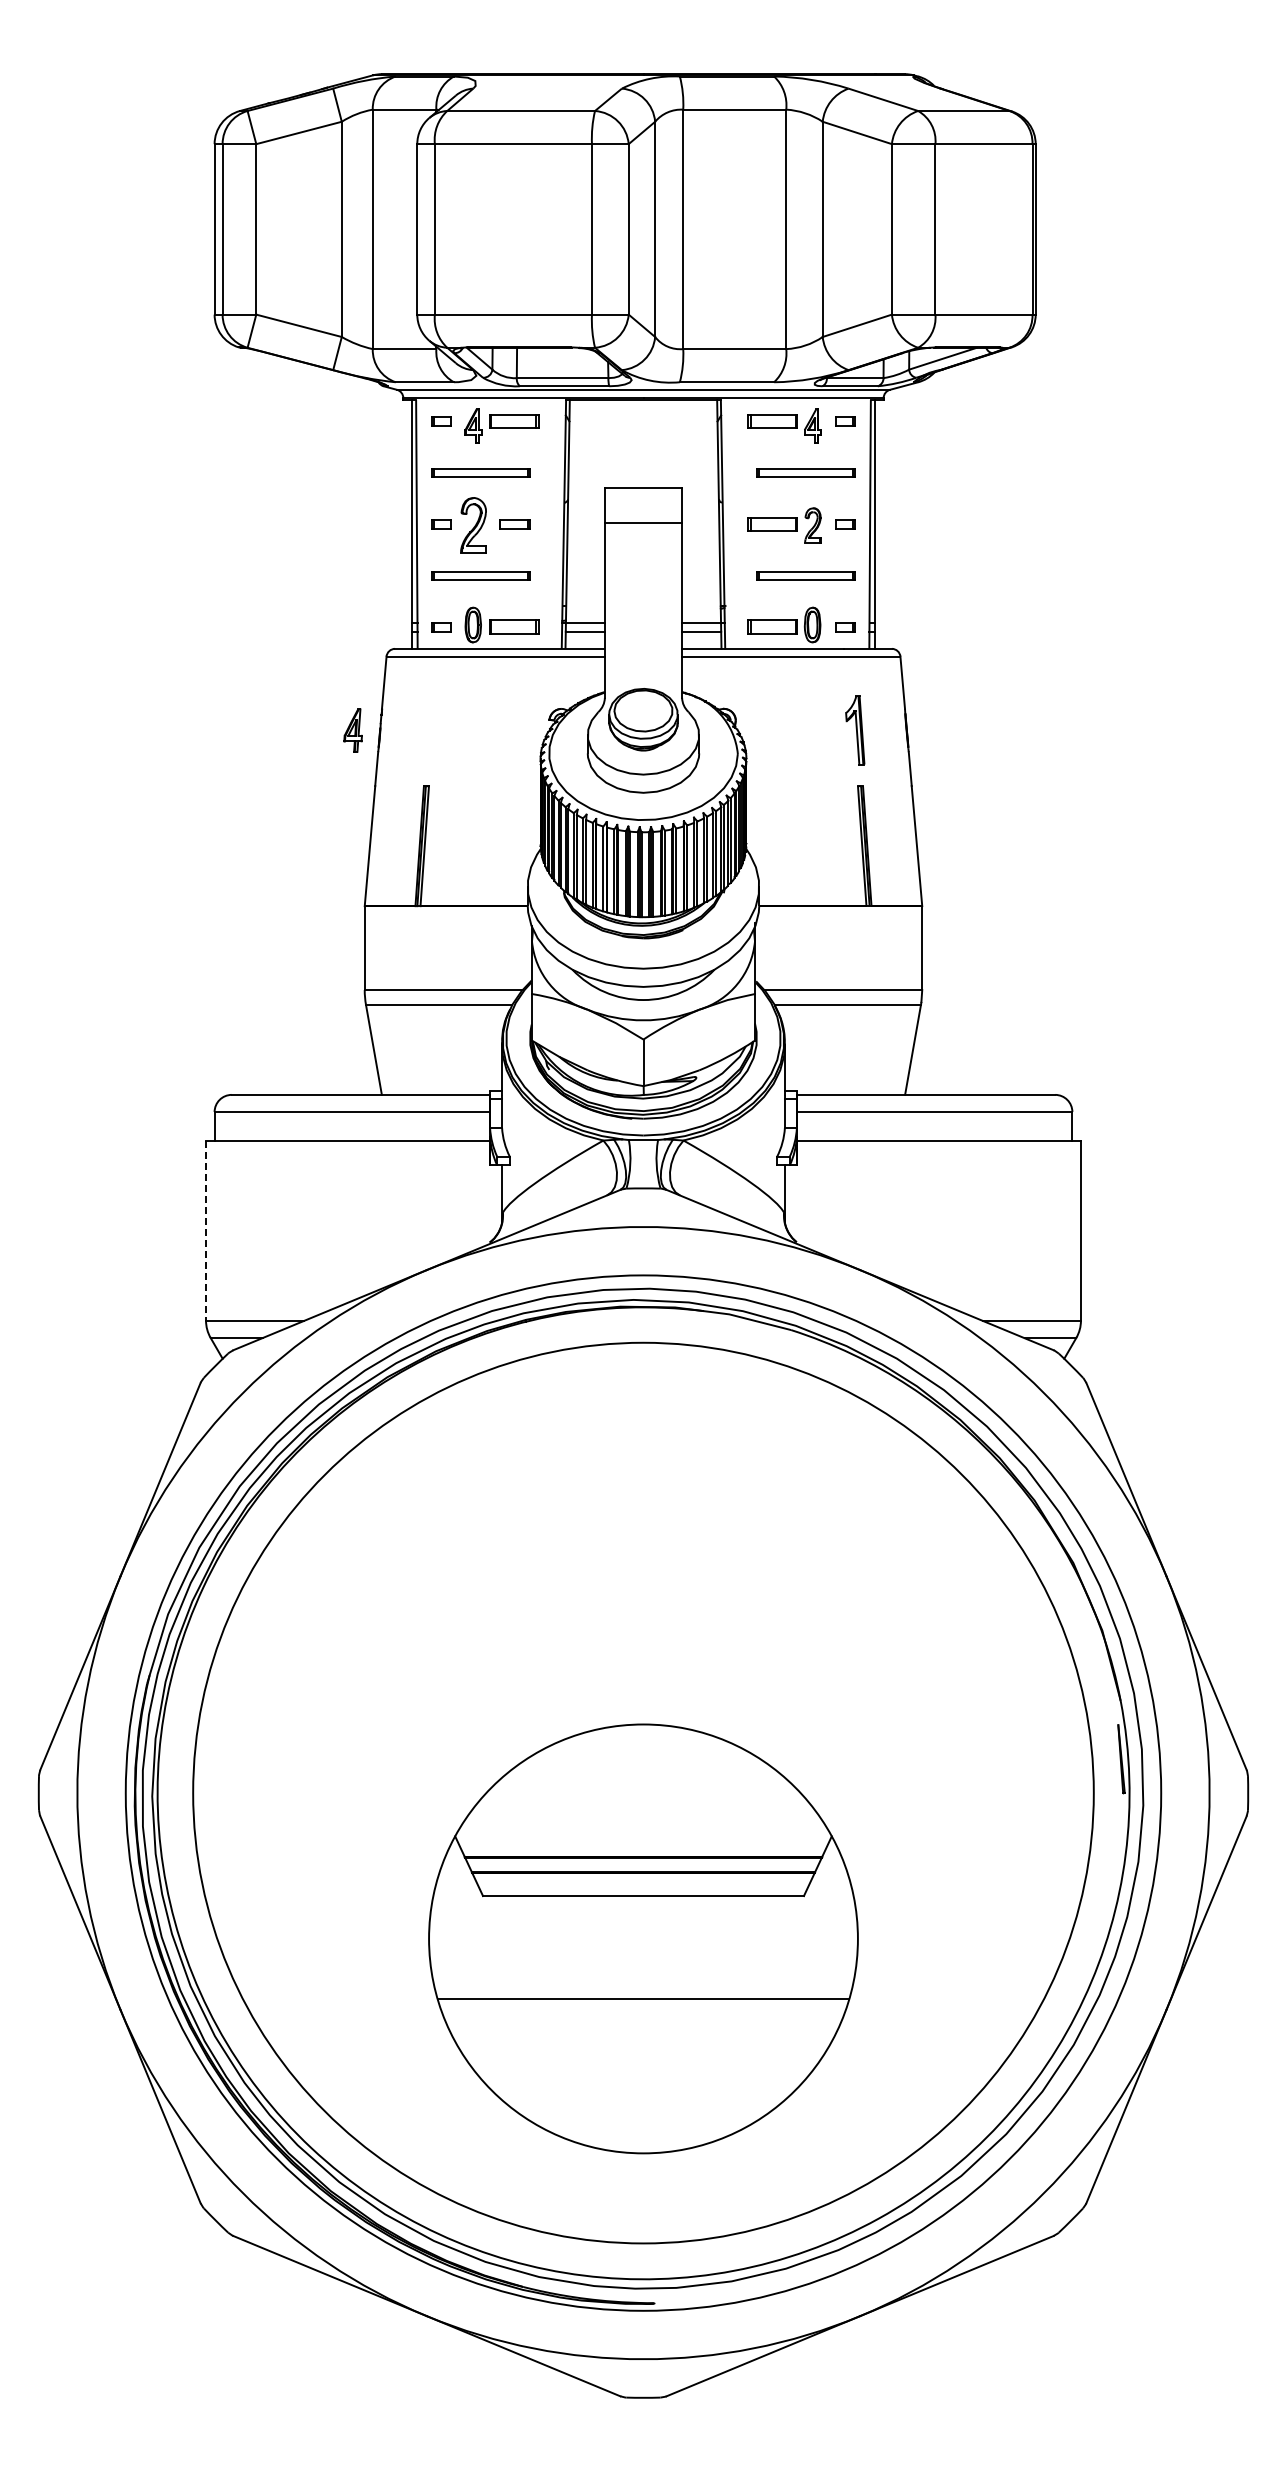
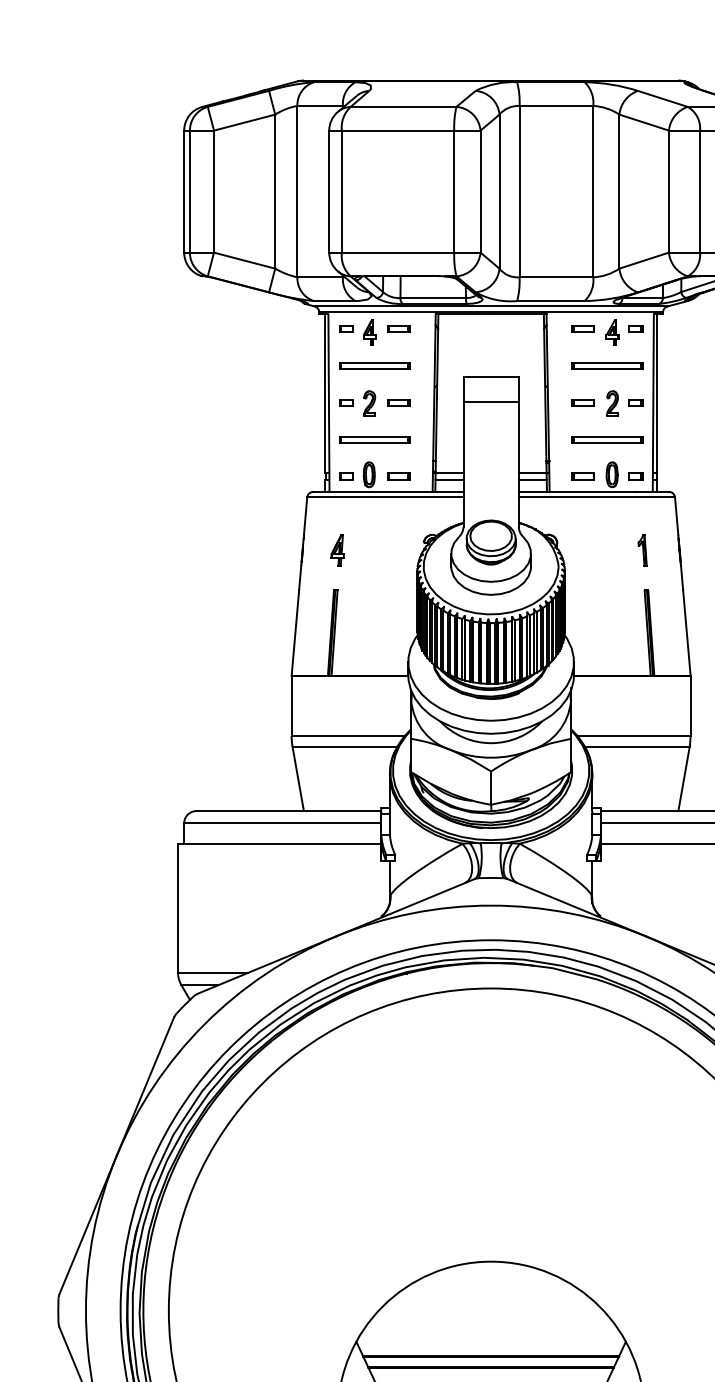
part: (514, 421) -> (398, 329), size x0.62
part: (771, 421) -> (582, 329), size x0.62
part: (771, 524) -> (582, 402), size x0.62
part: (473, 525) -> (369, 403), size x0.62
part: (514, 627) -> (398, 476), size x0.62
part: (771, 627) -> (582, 476), size x0.62
part: (352, 730) -> (337, 550), moved
part: (854, 730) -> (642, 550), size x0.62
line: (206, 1230) -> (178, 908), dashed -> solid

